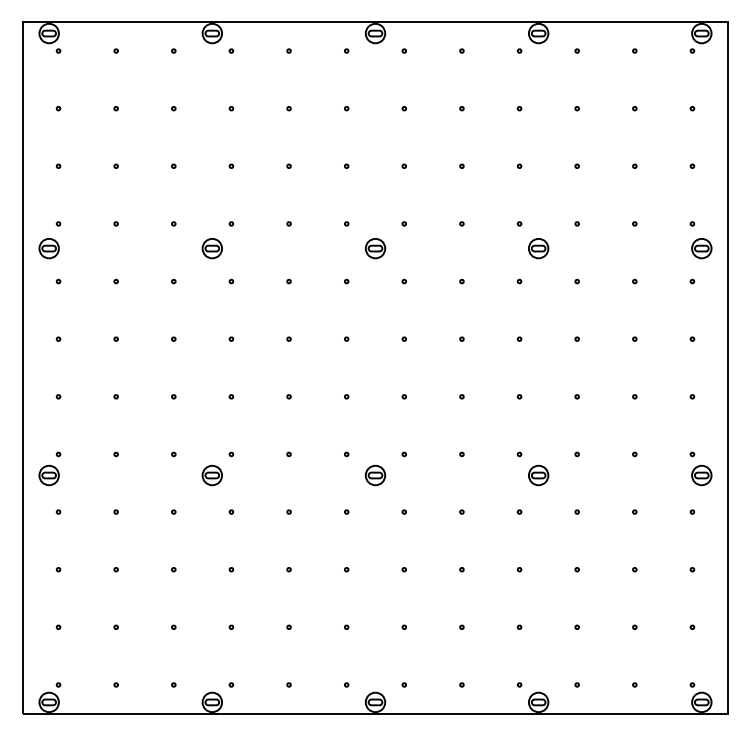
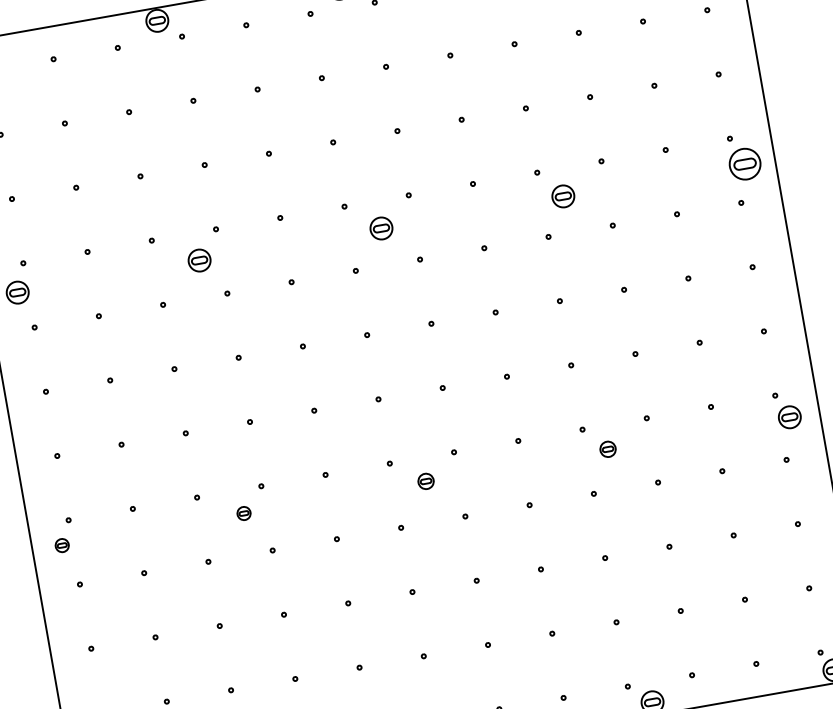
part: (701, 248) -> (744, 164), size x1.4
part: (48, 475) -> (61, 545), size x0.6
part: (211, 475) -> (243, 513), size x0.6
part: (375, 475) -> (426, 481), size x0.7
part: (538, 475) -> (607, 449), size x0.7

